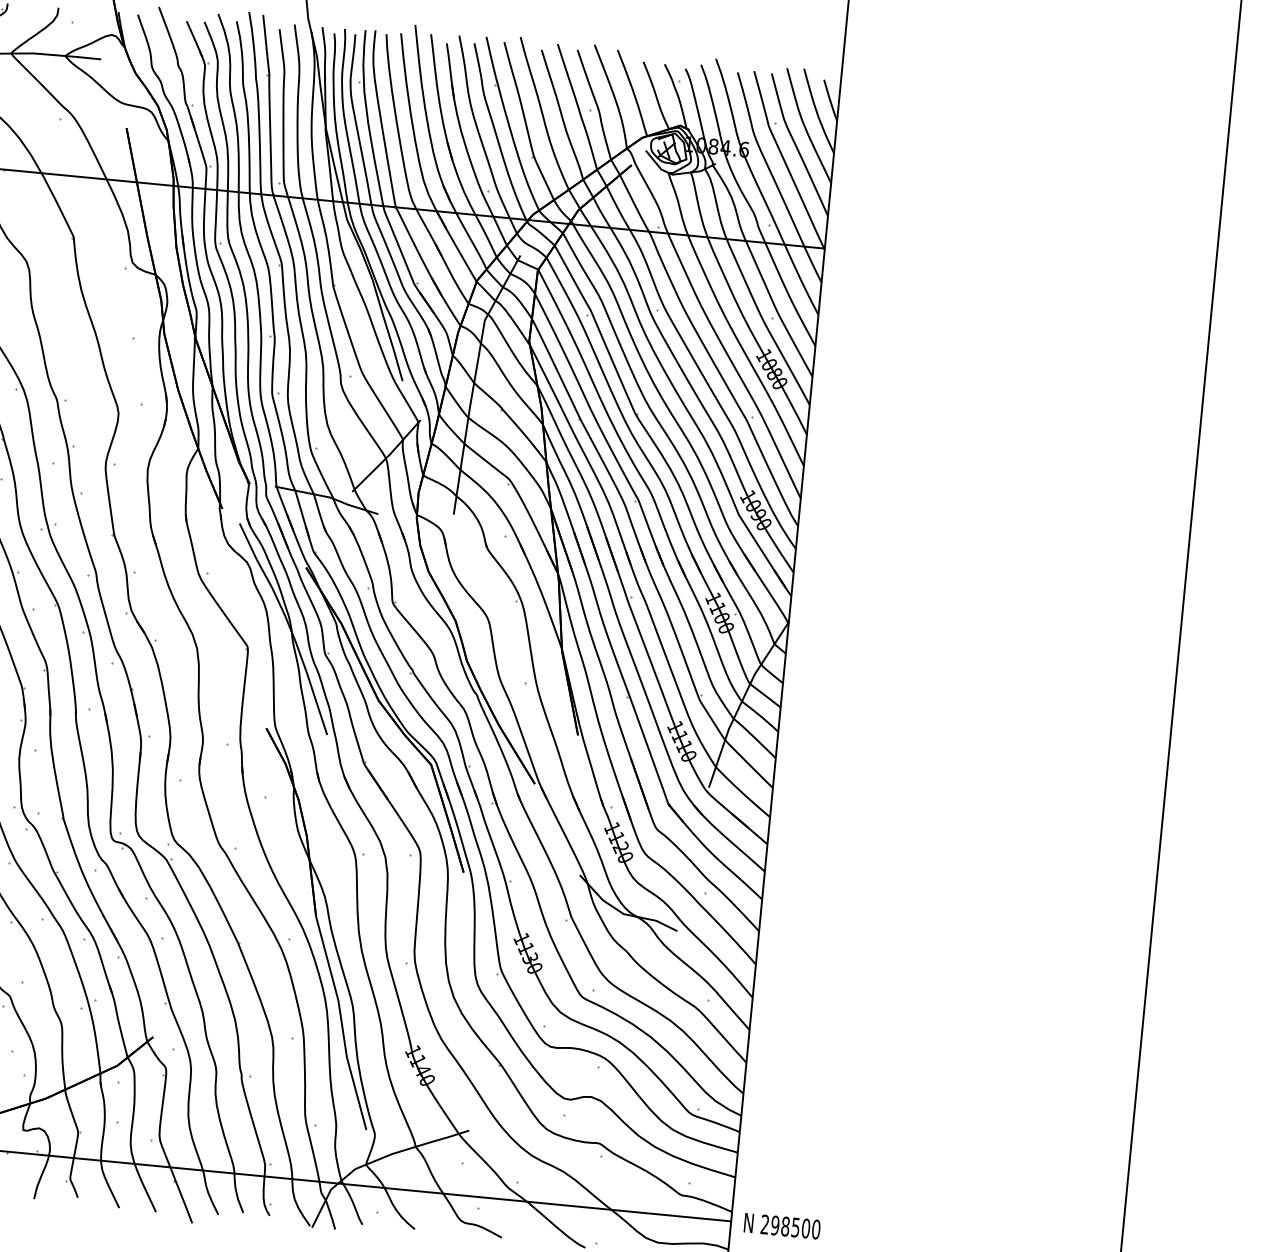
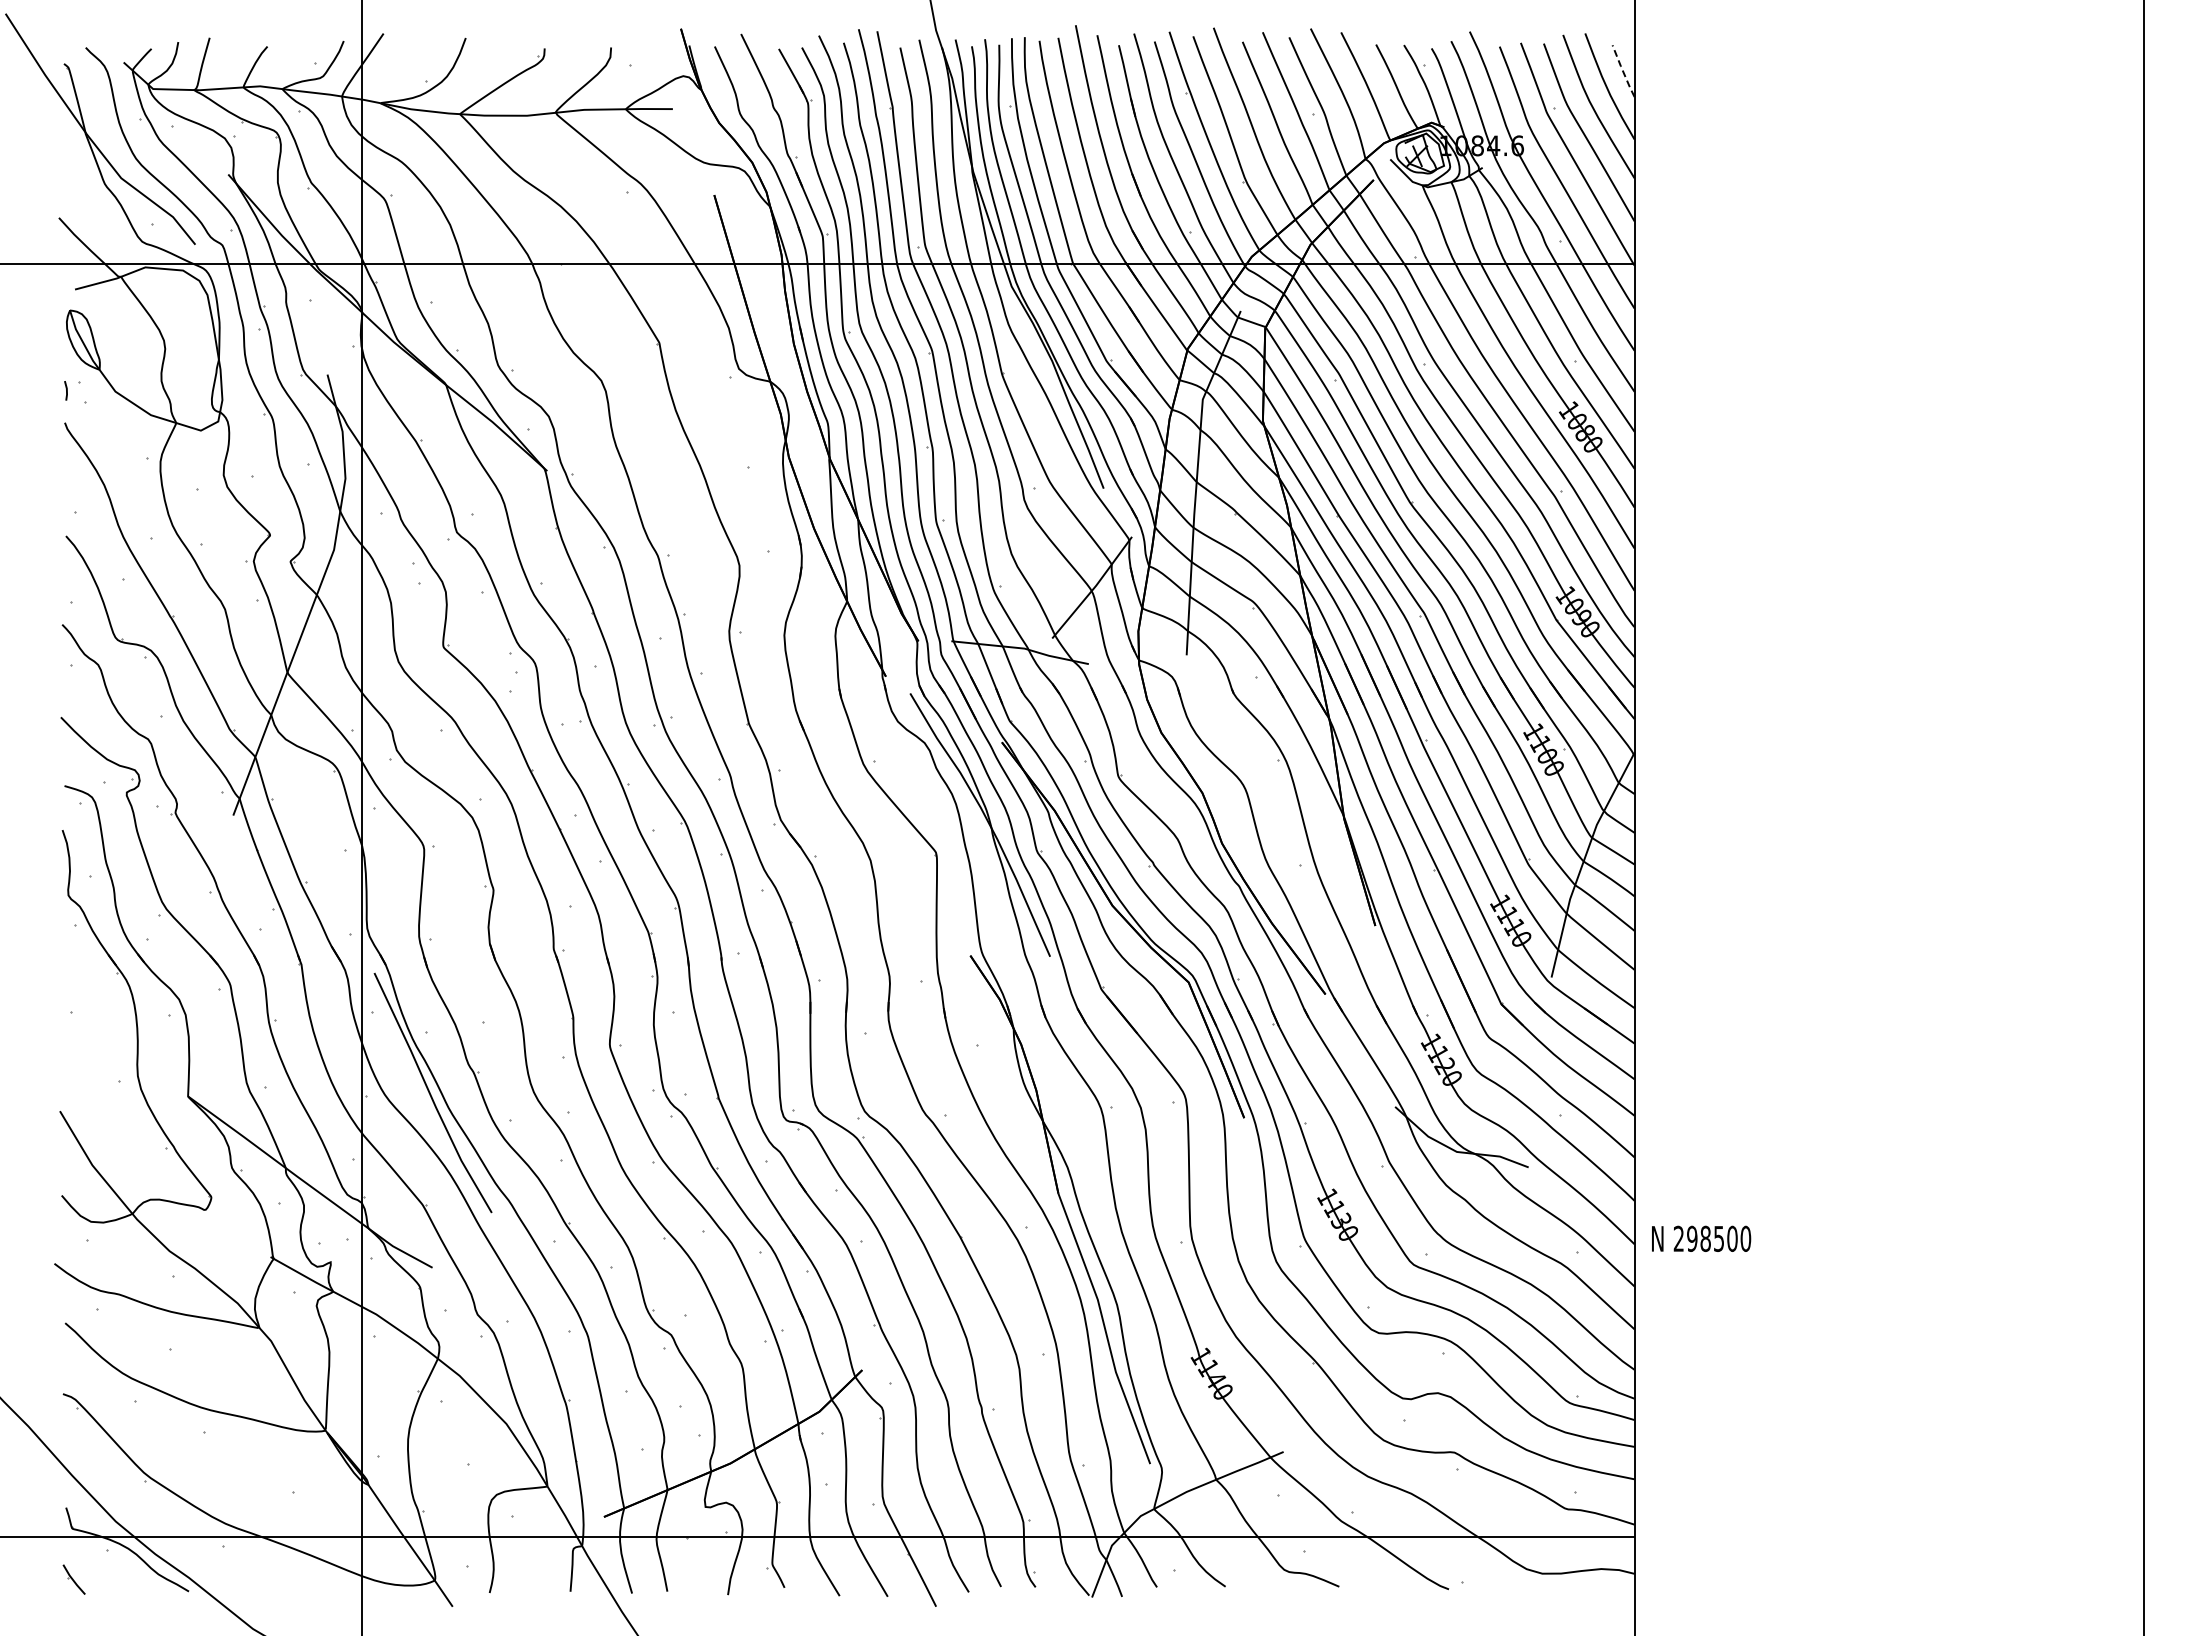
line: (829, 100) -> (1622, 71), solid -> dashed
text: (782, 1225) -> (1701, 1238), moved

